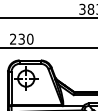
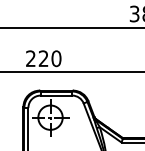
text: (21, 39) -> (43, 59), 230 -> 220

